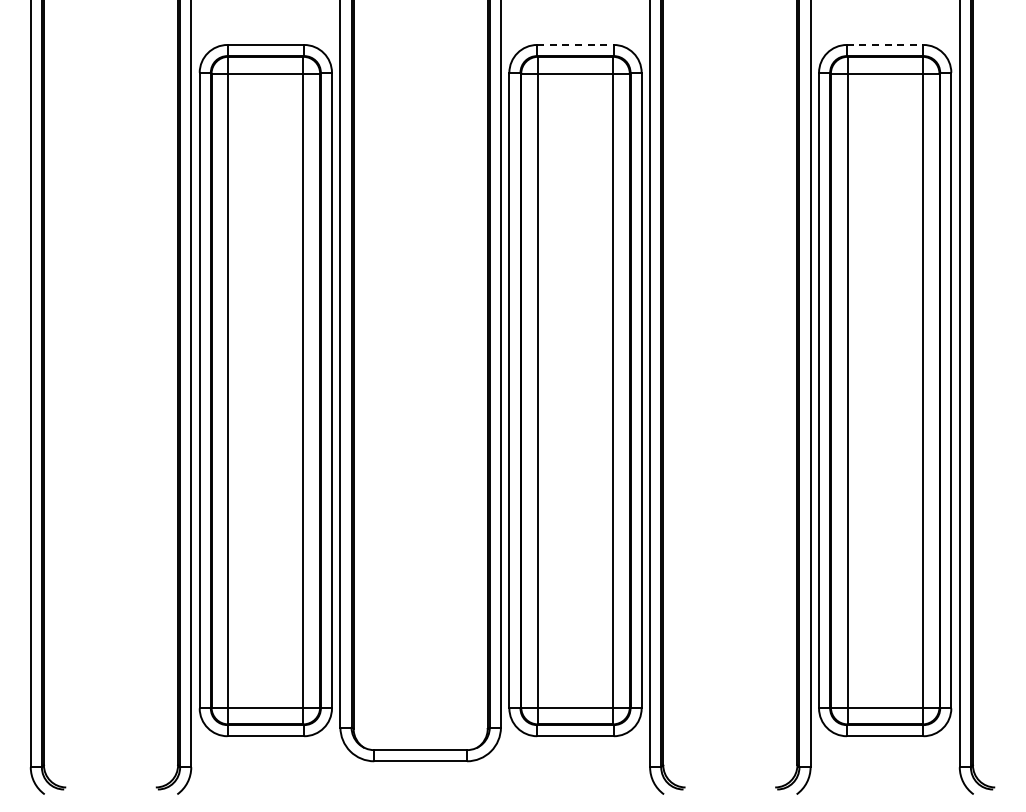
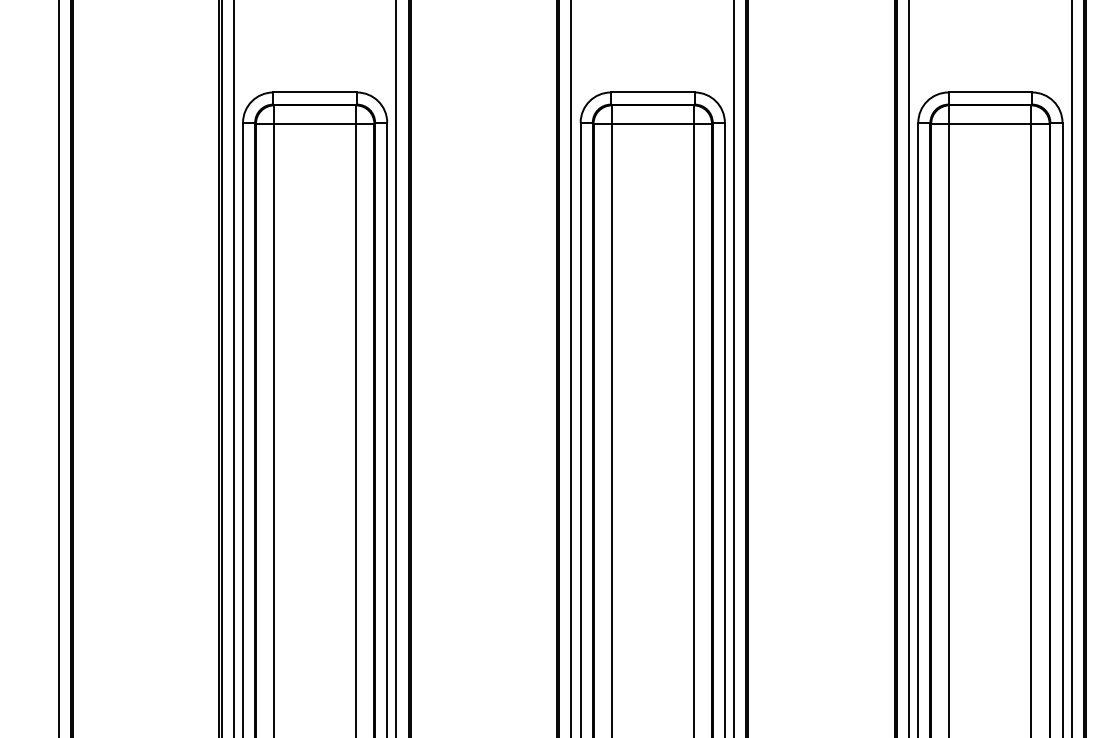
line: (576, 44) -> (653, 91), dashed -> solid
line: (885, 44) -> (990, 91), dashed -> solid

